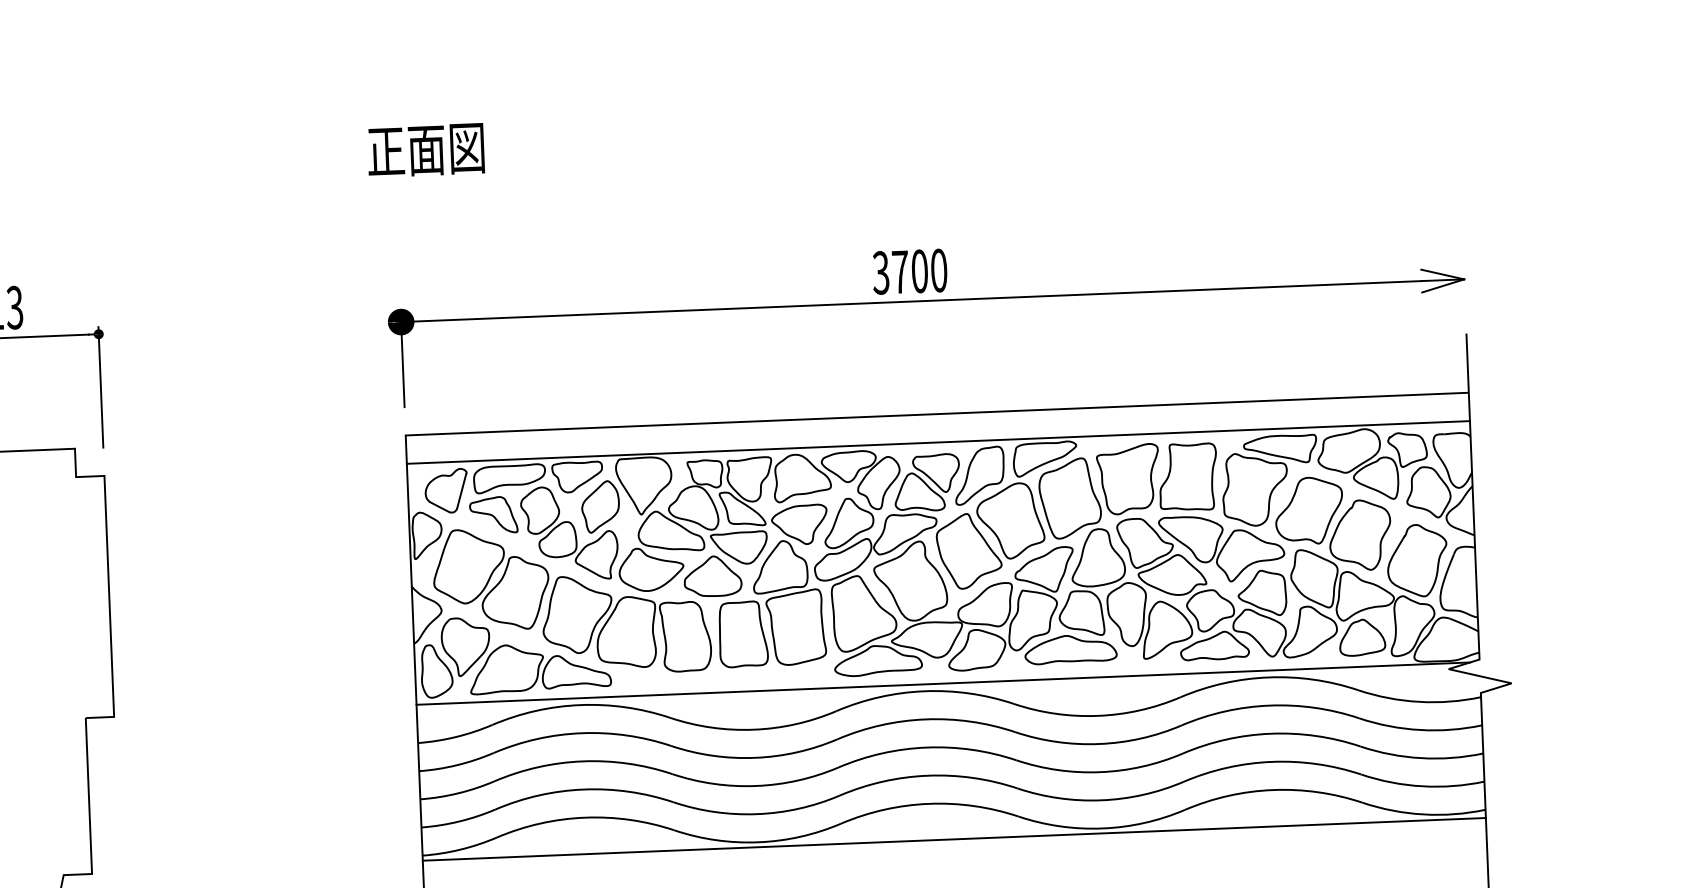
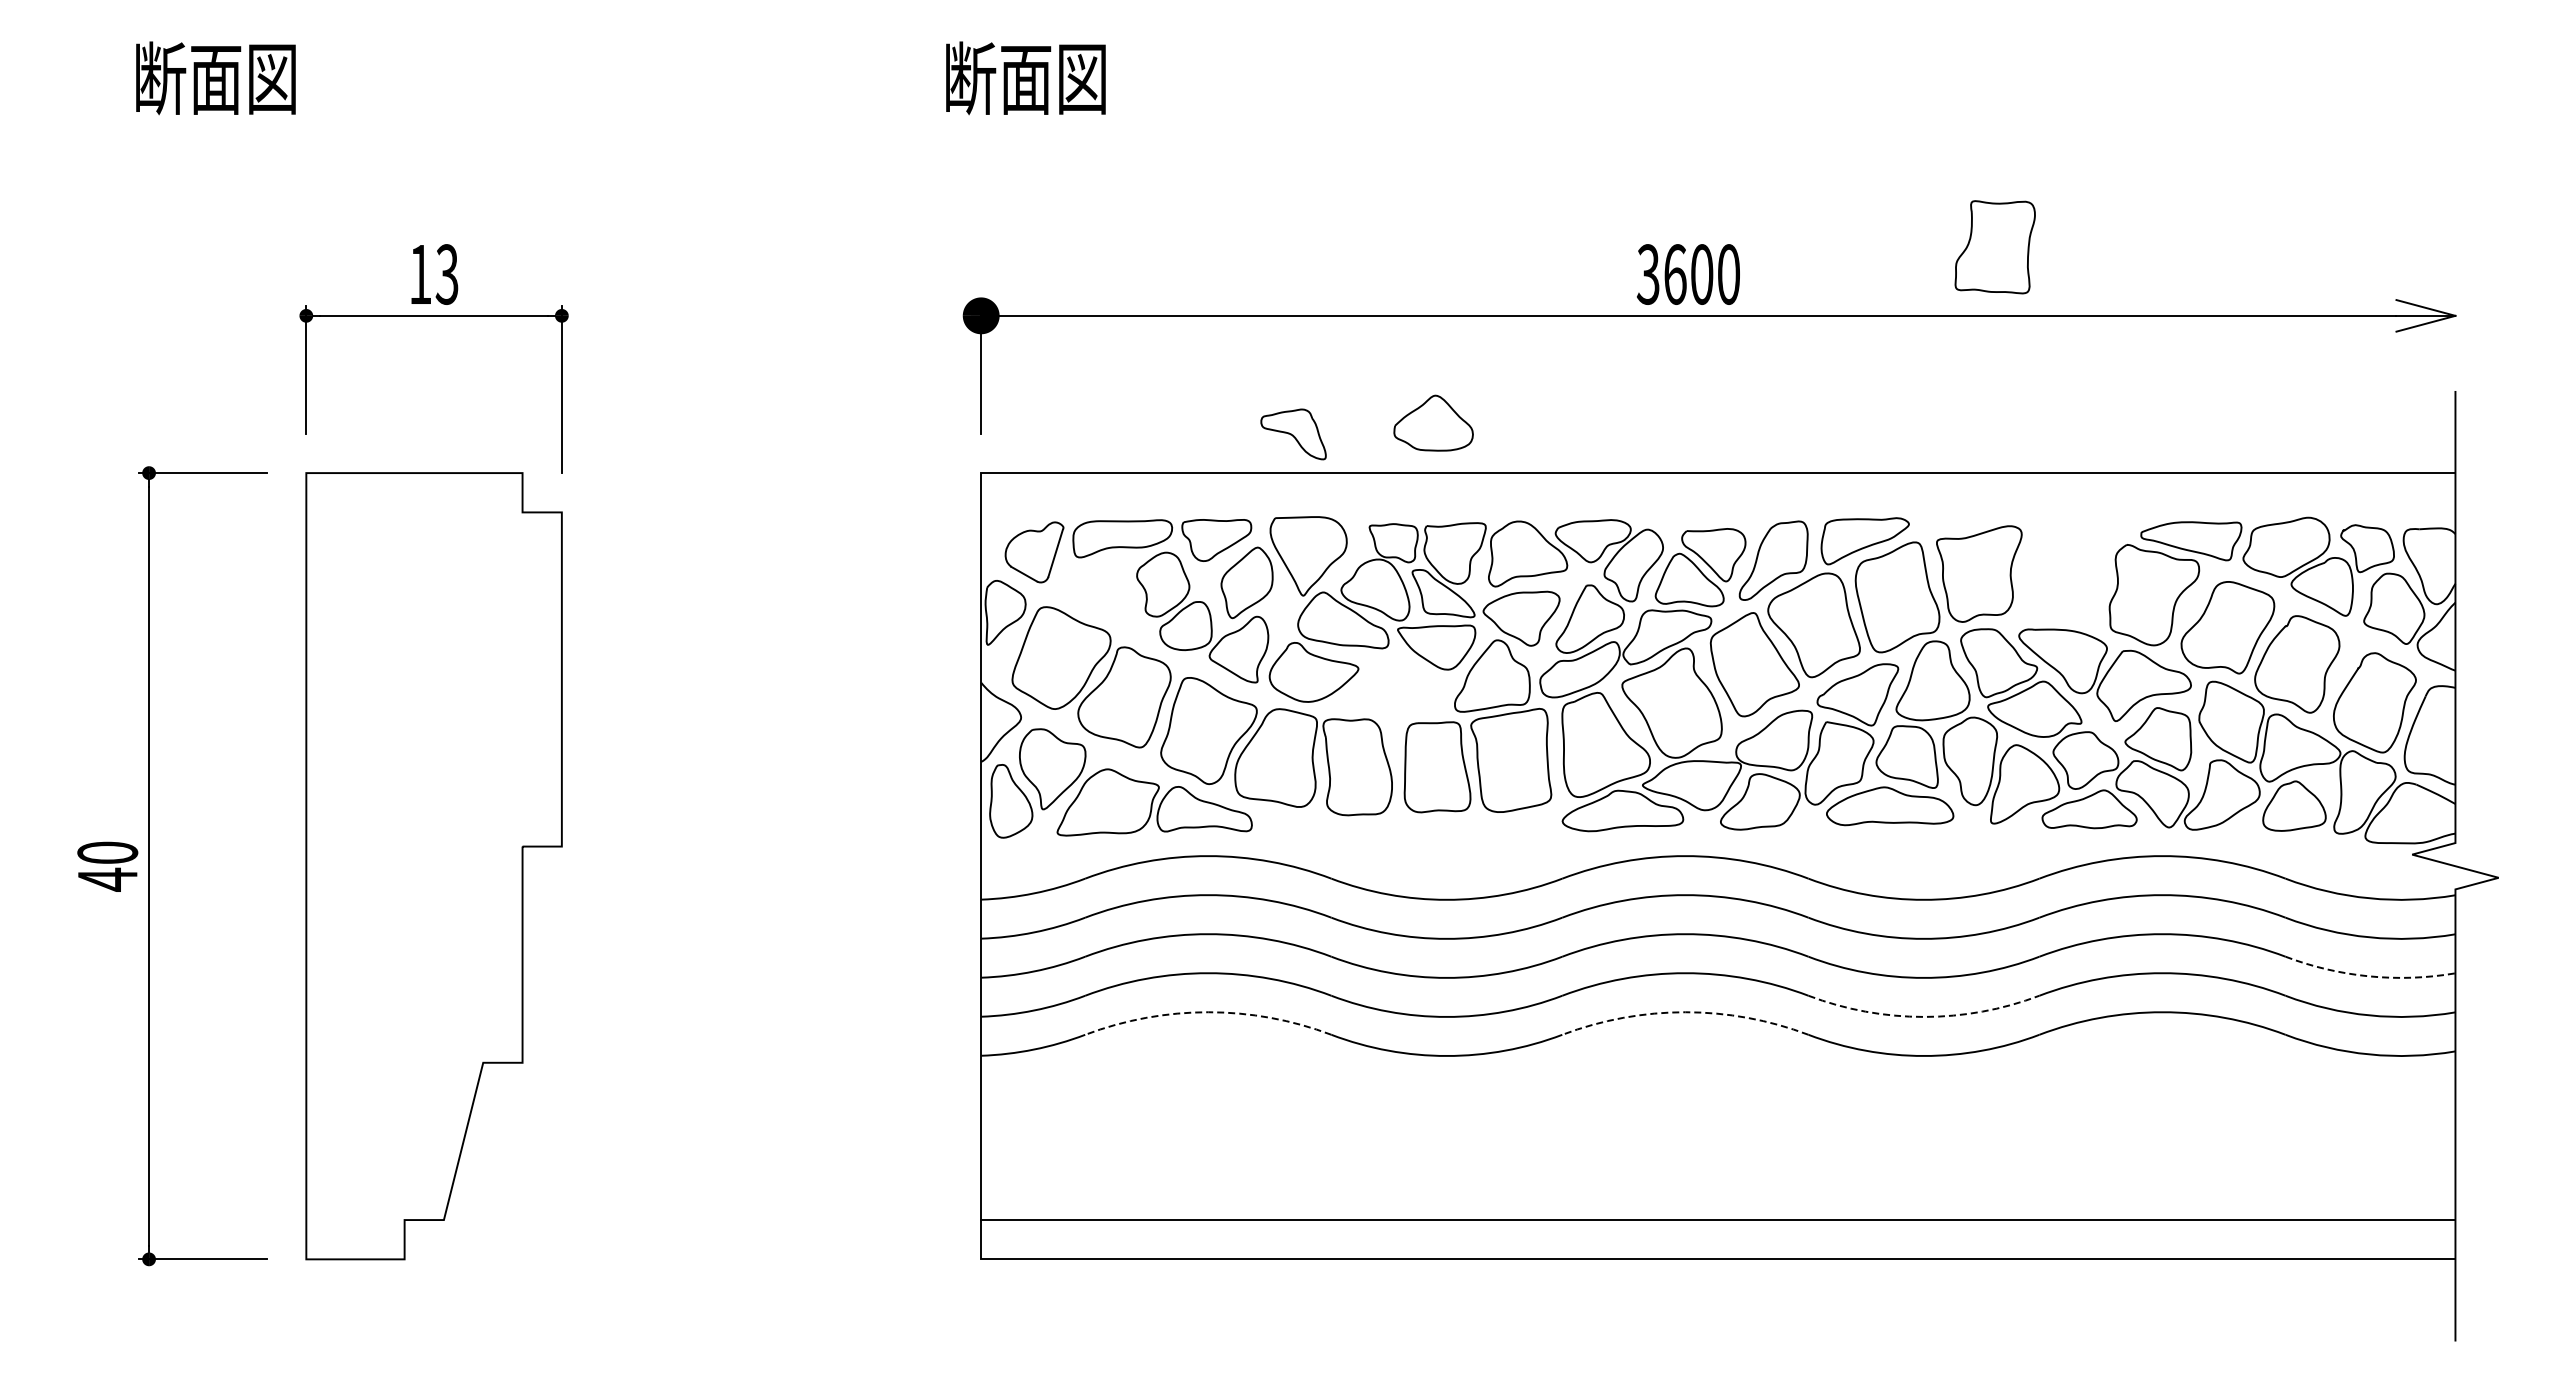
text: (386, 151) -> (970, 78), 正面図 -> 断面図
text: (900, 272) -> (1675, 274), 3700 -> 3600
line: (938, 442) -> (1718, 512), removed
part: (1187, 477) -> (1994, 247), moved
part: (493, 515) -> (1293, 434), moved
part: (712, 575) -> (1433, 422), moved
line: (943, 683) -> (1711, 846), removed
arc: (1421, 758) -> (2369, 976), solid -> dashed
arc: (1100, 800) -> (1923, 1016), solid -> dashed
arc: (929, 804) -> (1685, 1012), solid -> dashed
arc: (585, 817) -> (1208, 1012), solid -> dashed
line: (954, 839) -> (1718, 1062), removed

